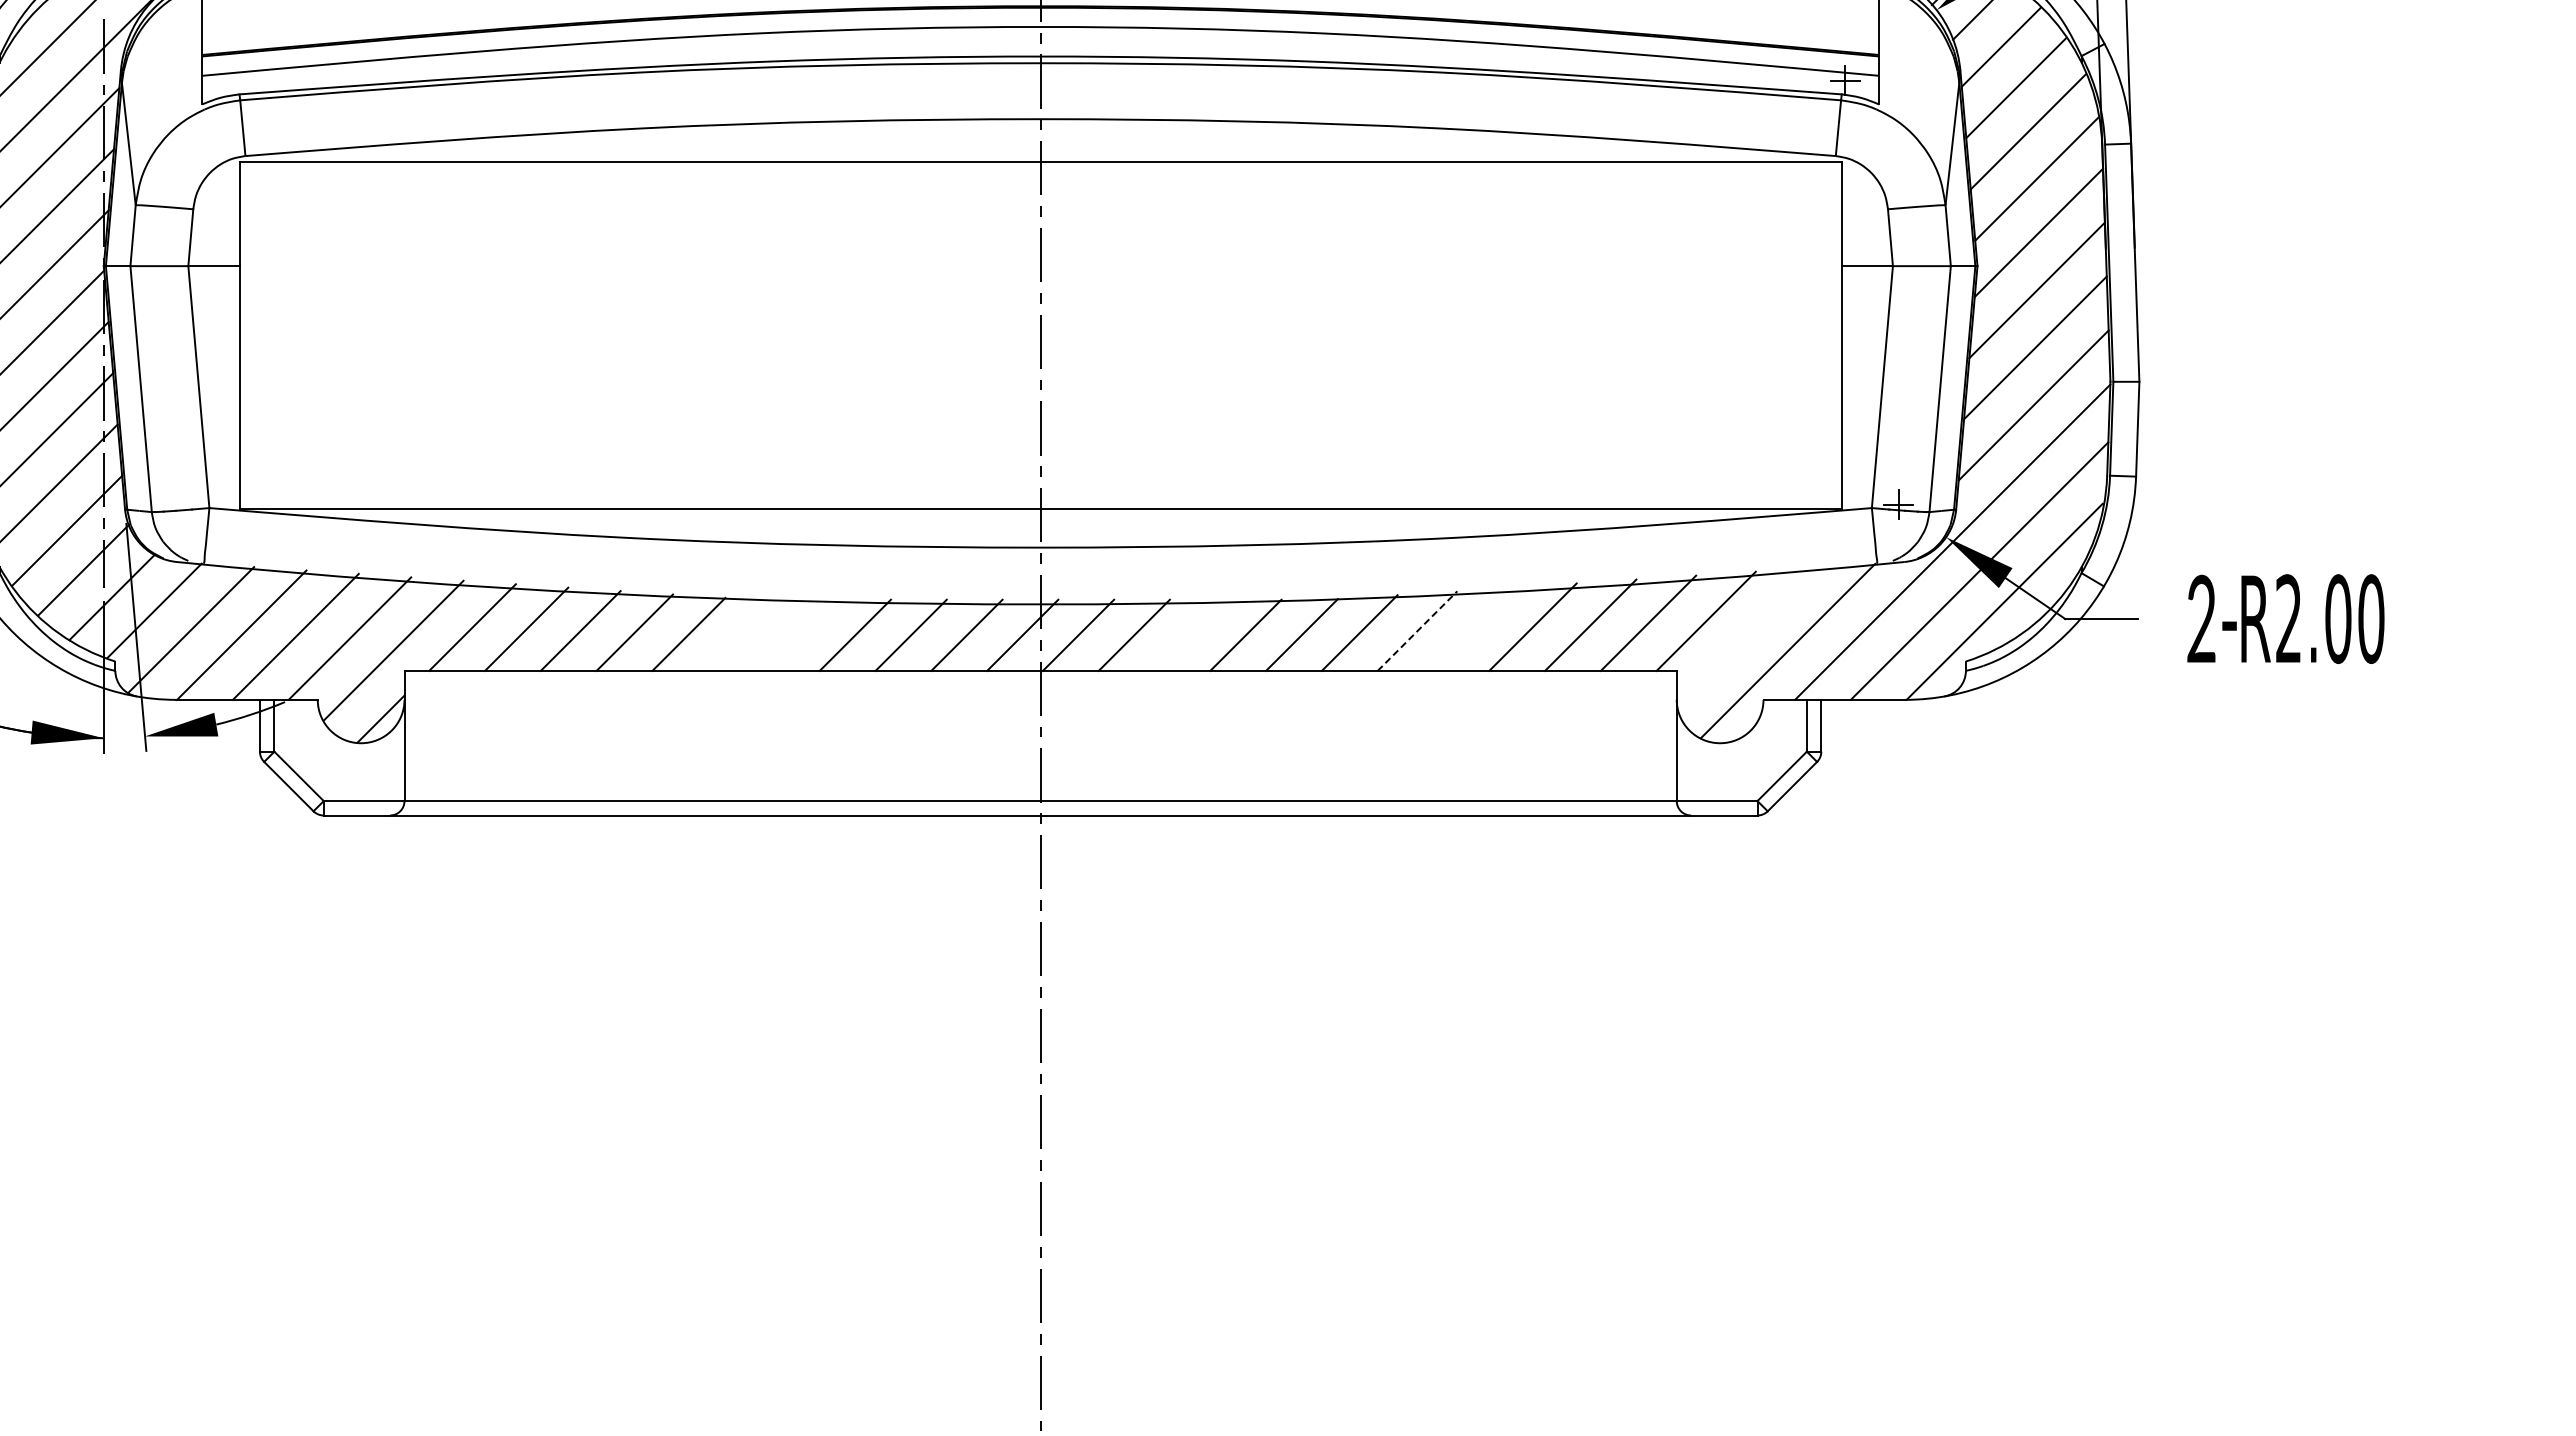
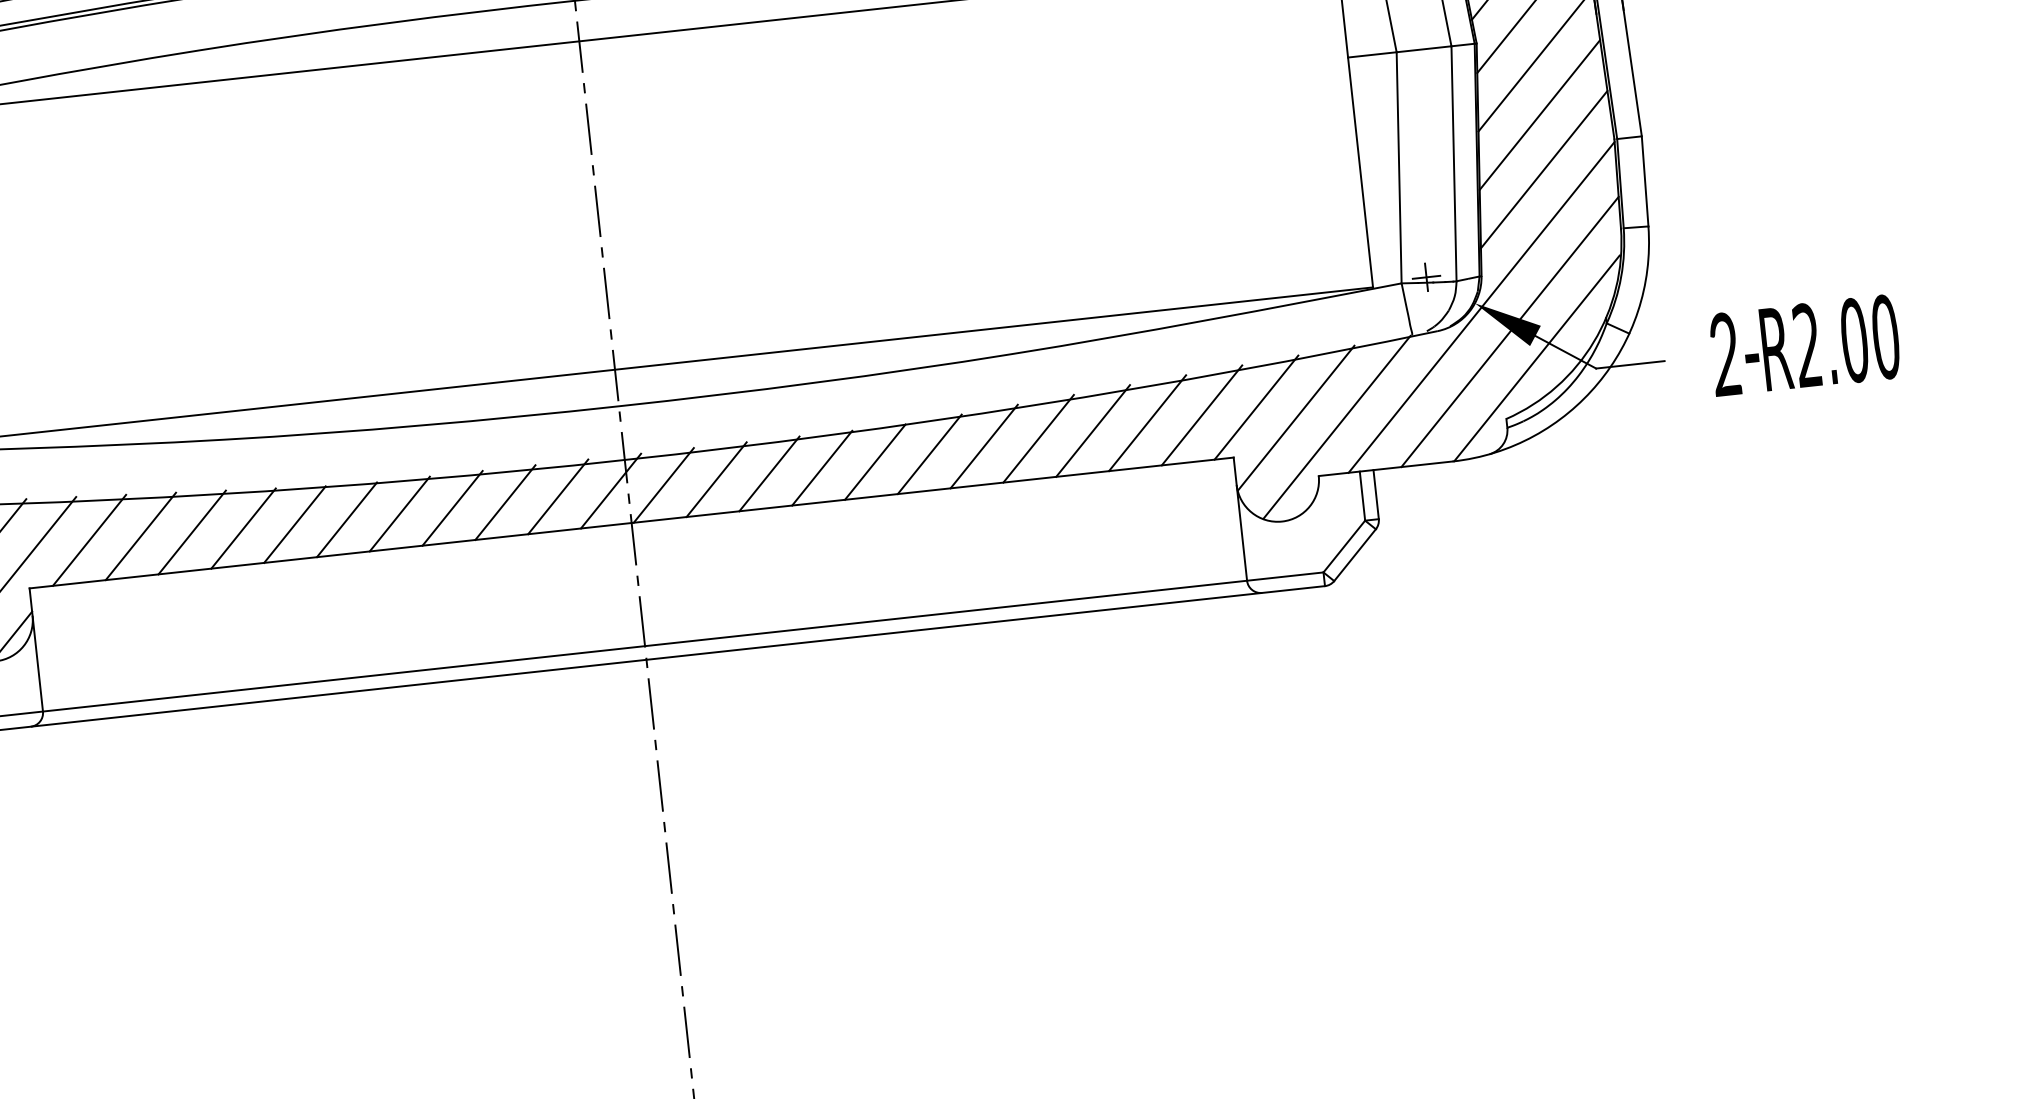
line: (1474, 628) -> (1037, 438), added
line: (1417, 630) -> (984, 445), dashed -> solid
line: (743, 634) -> (346, 519), added
line: (799, 634) -> (399, 513), added
line: (1189, 634) -> (768, 473), added
line: (1746, 636) -> (1296, 417), added

